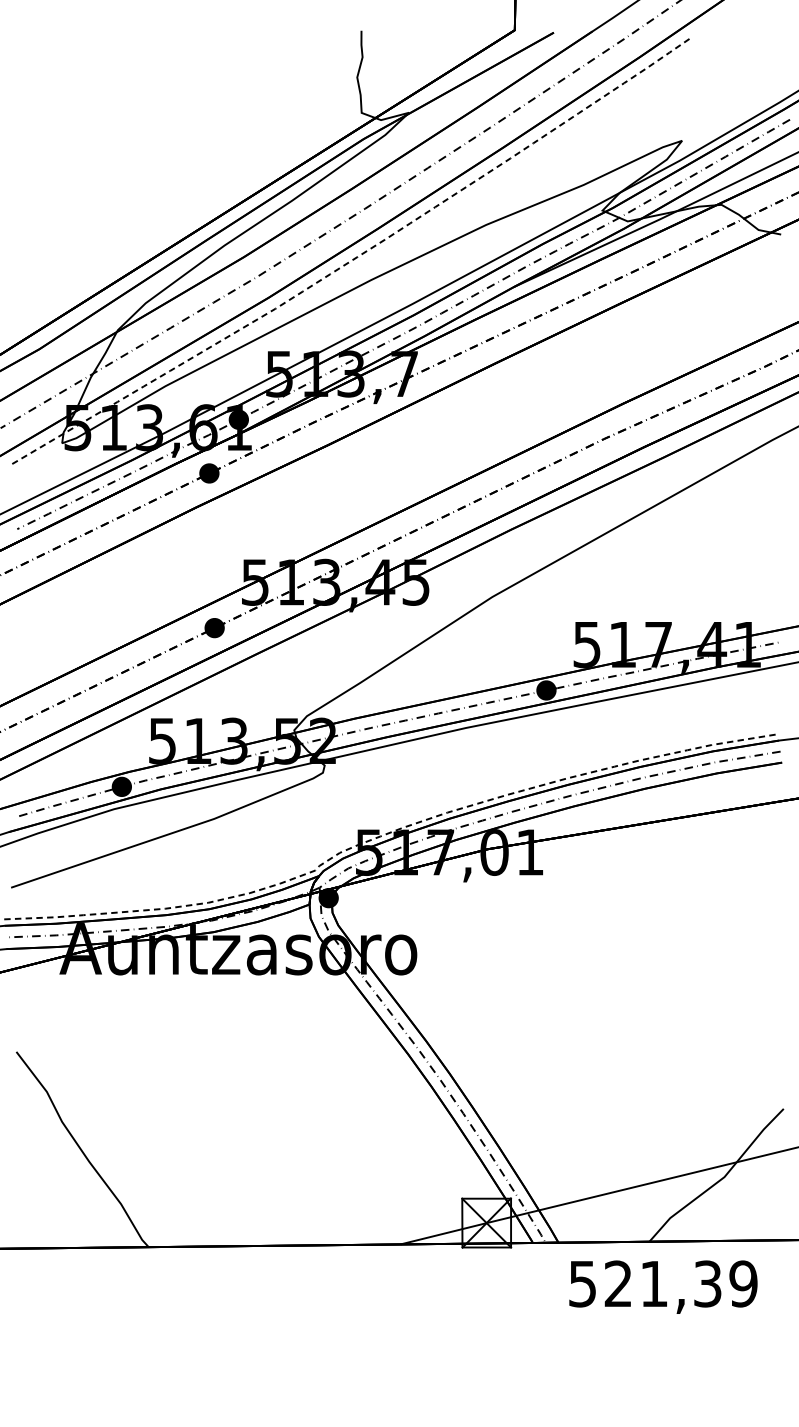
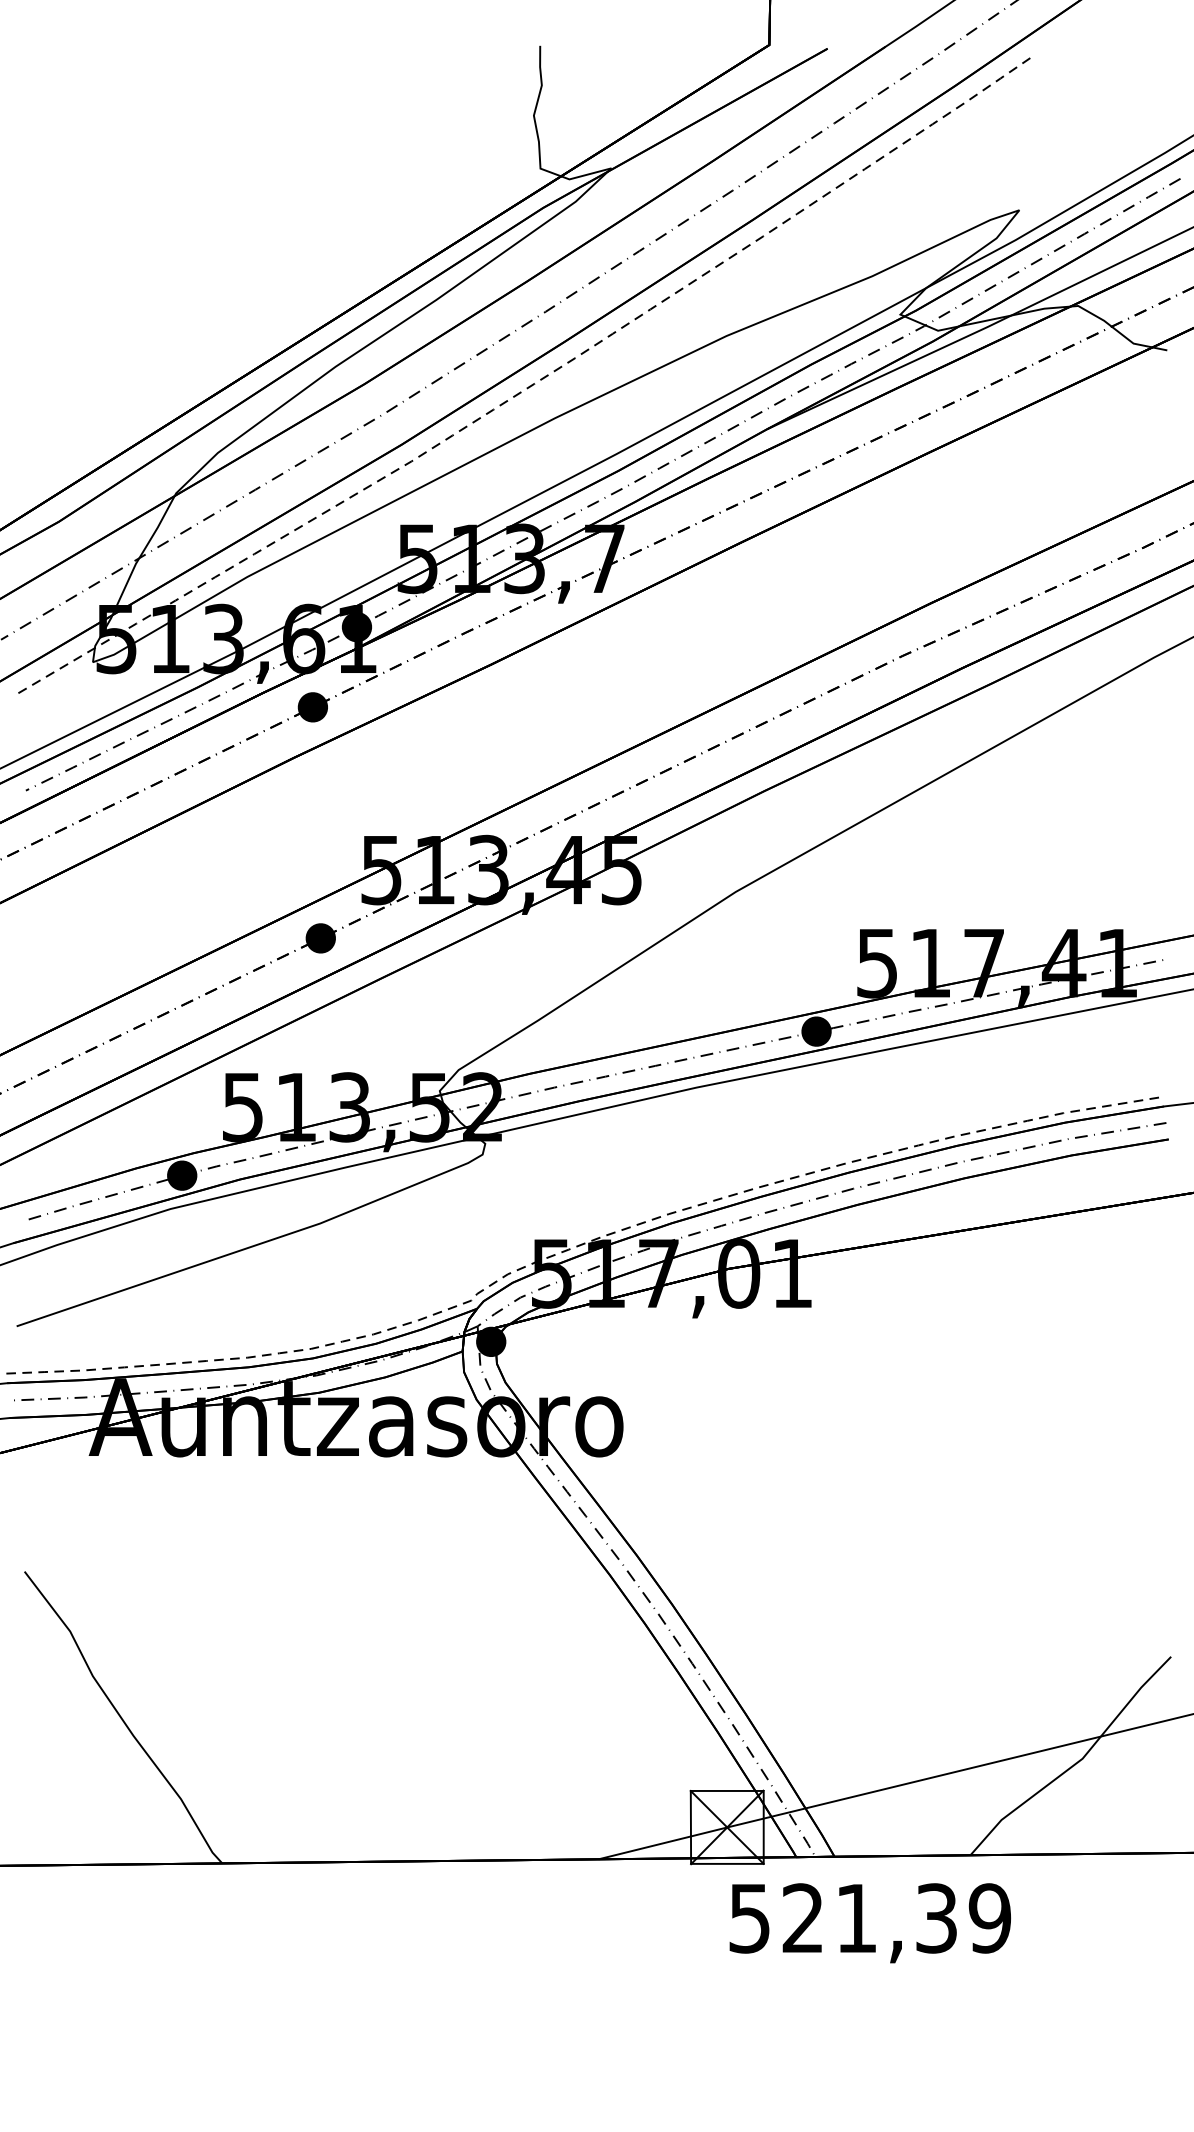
text: (663, 1286) -> (870, 1922), moved

